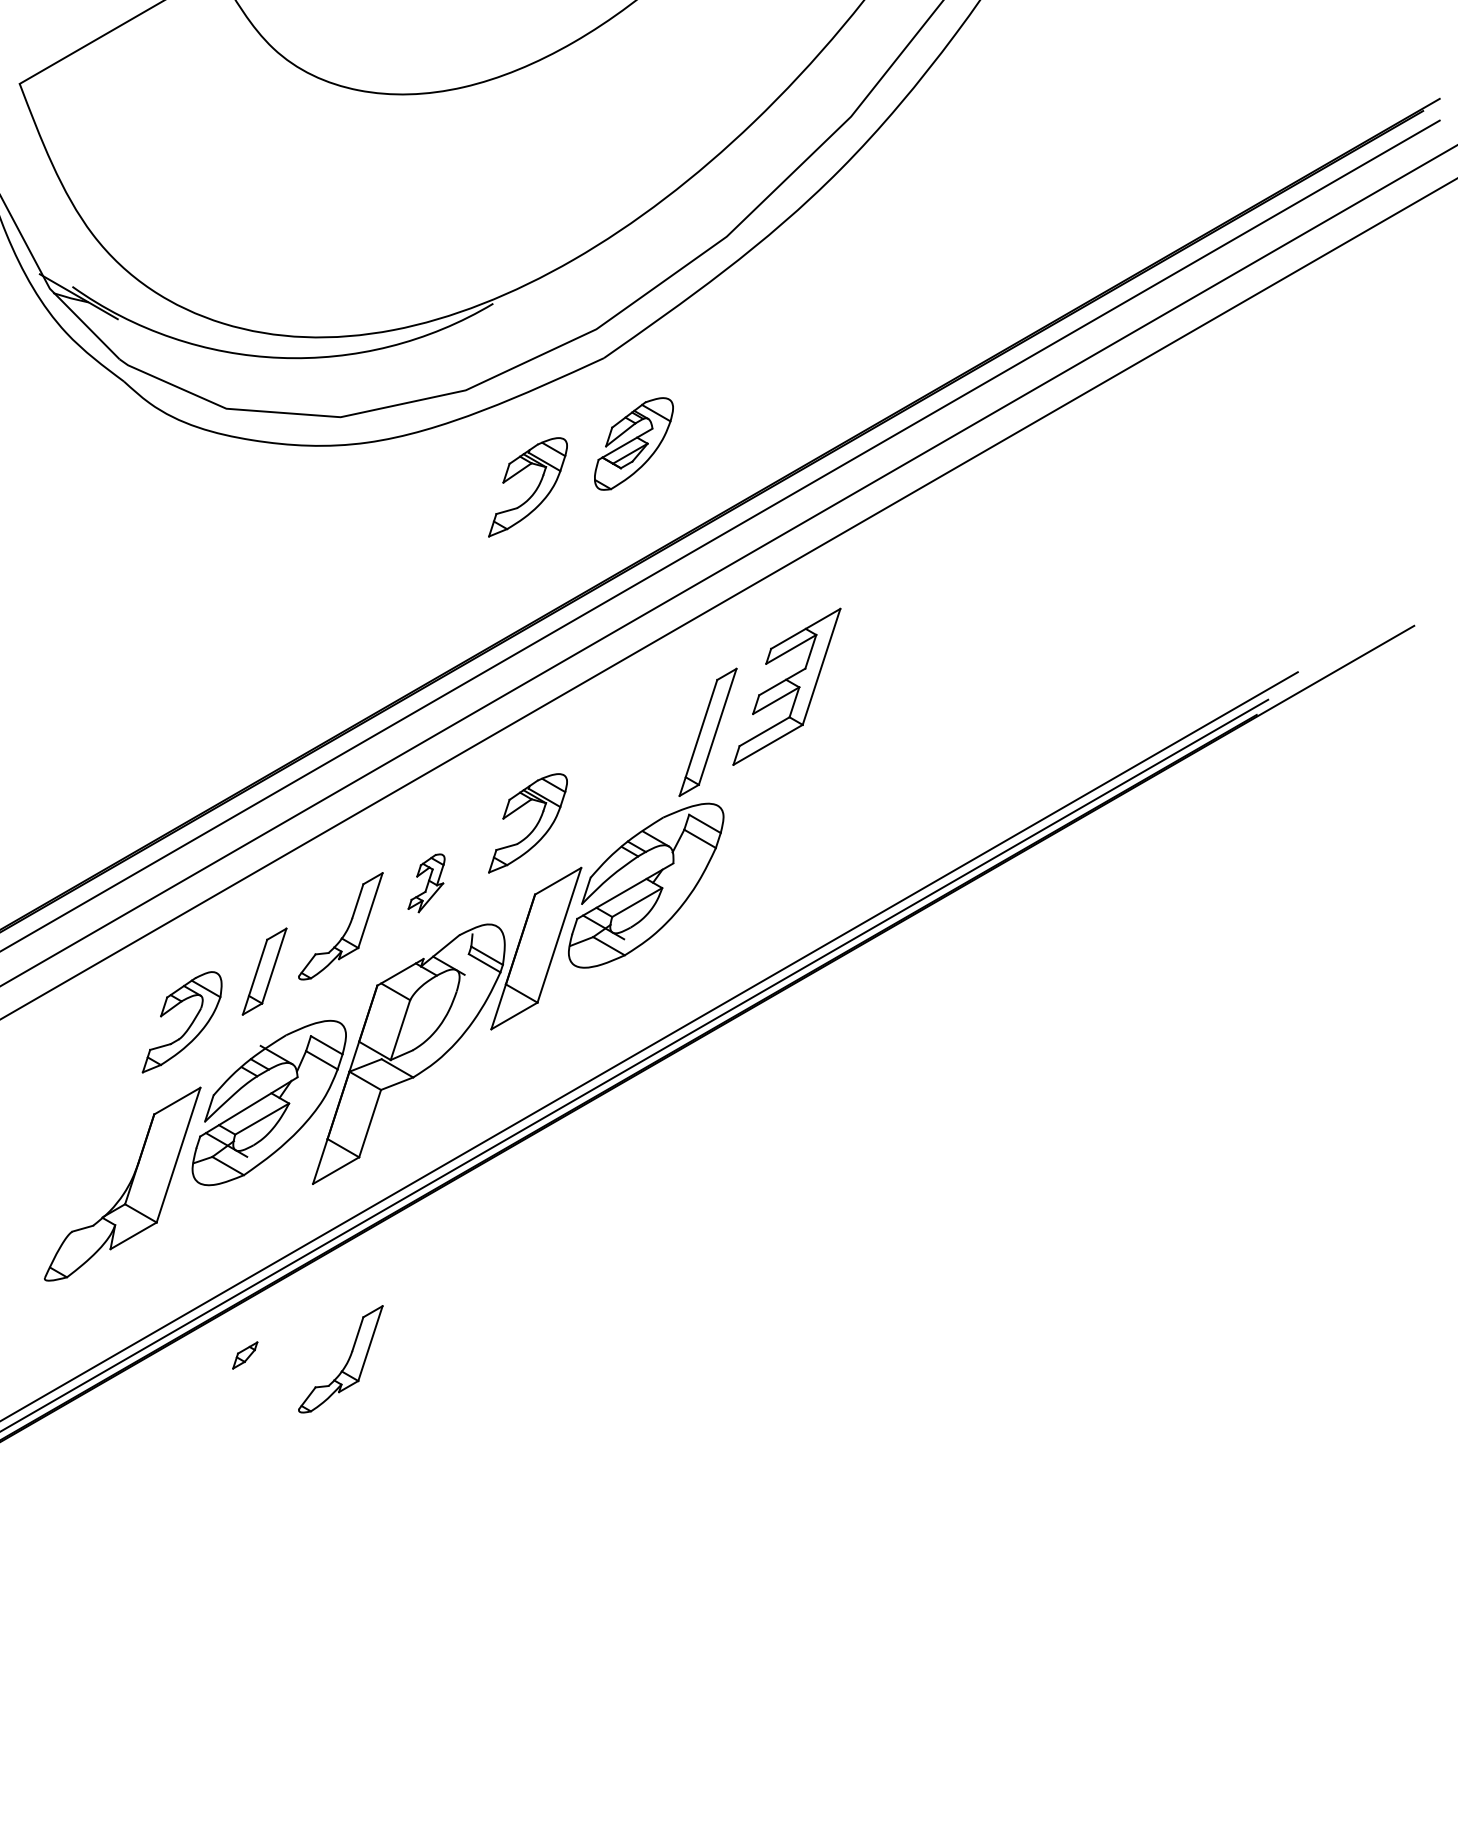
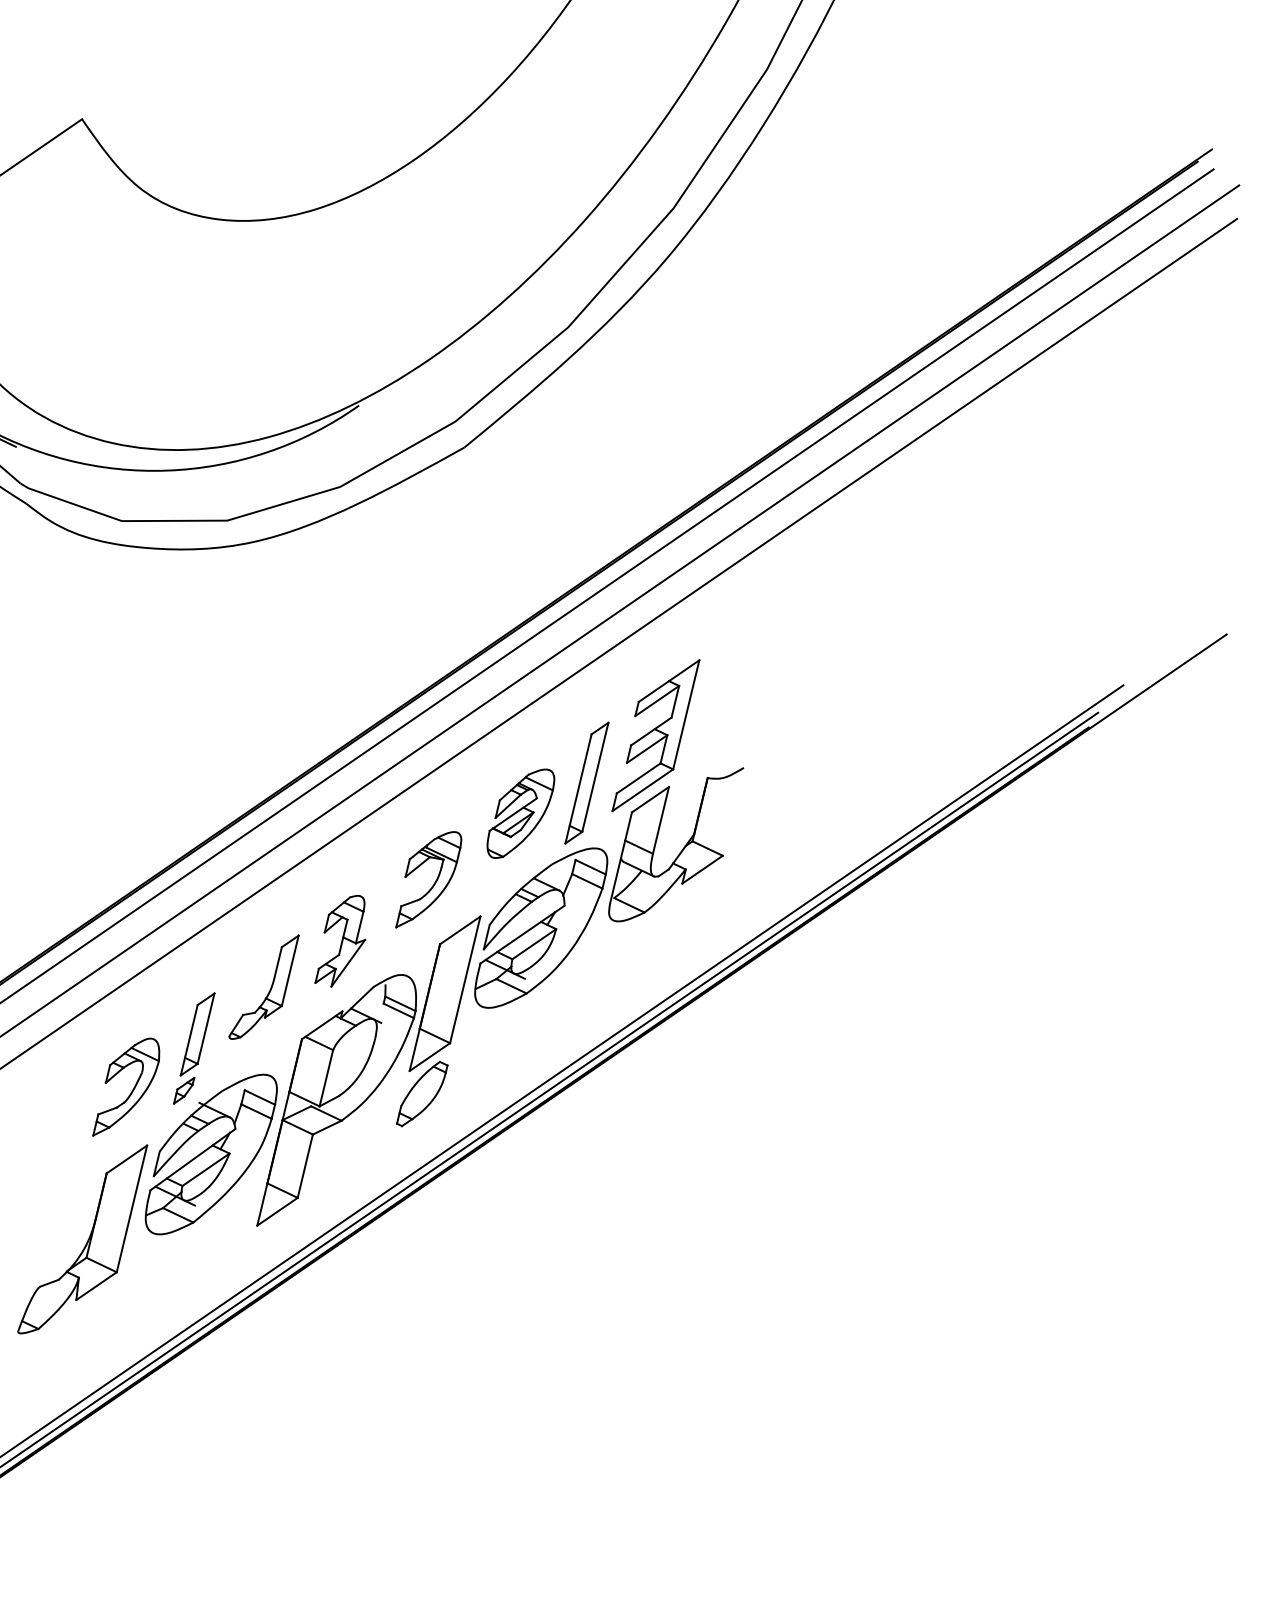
part: (633, 443) -> (520, 813), moved
part: (534, 490) -> (410, 573), removed
part: (805, 812) -> (682, 849), added
part: (426, 883) -> (339, 941), size x1.67
part: (502, 1055) -> (421, 1094), added
part: (245, 1355) -> (184, 1090), moved
part: (346, 1362) -> (300, 1386), removed

